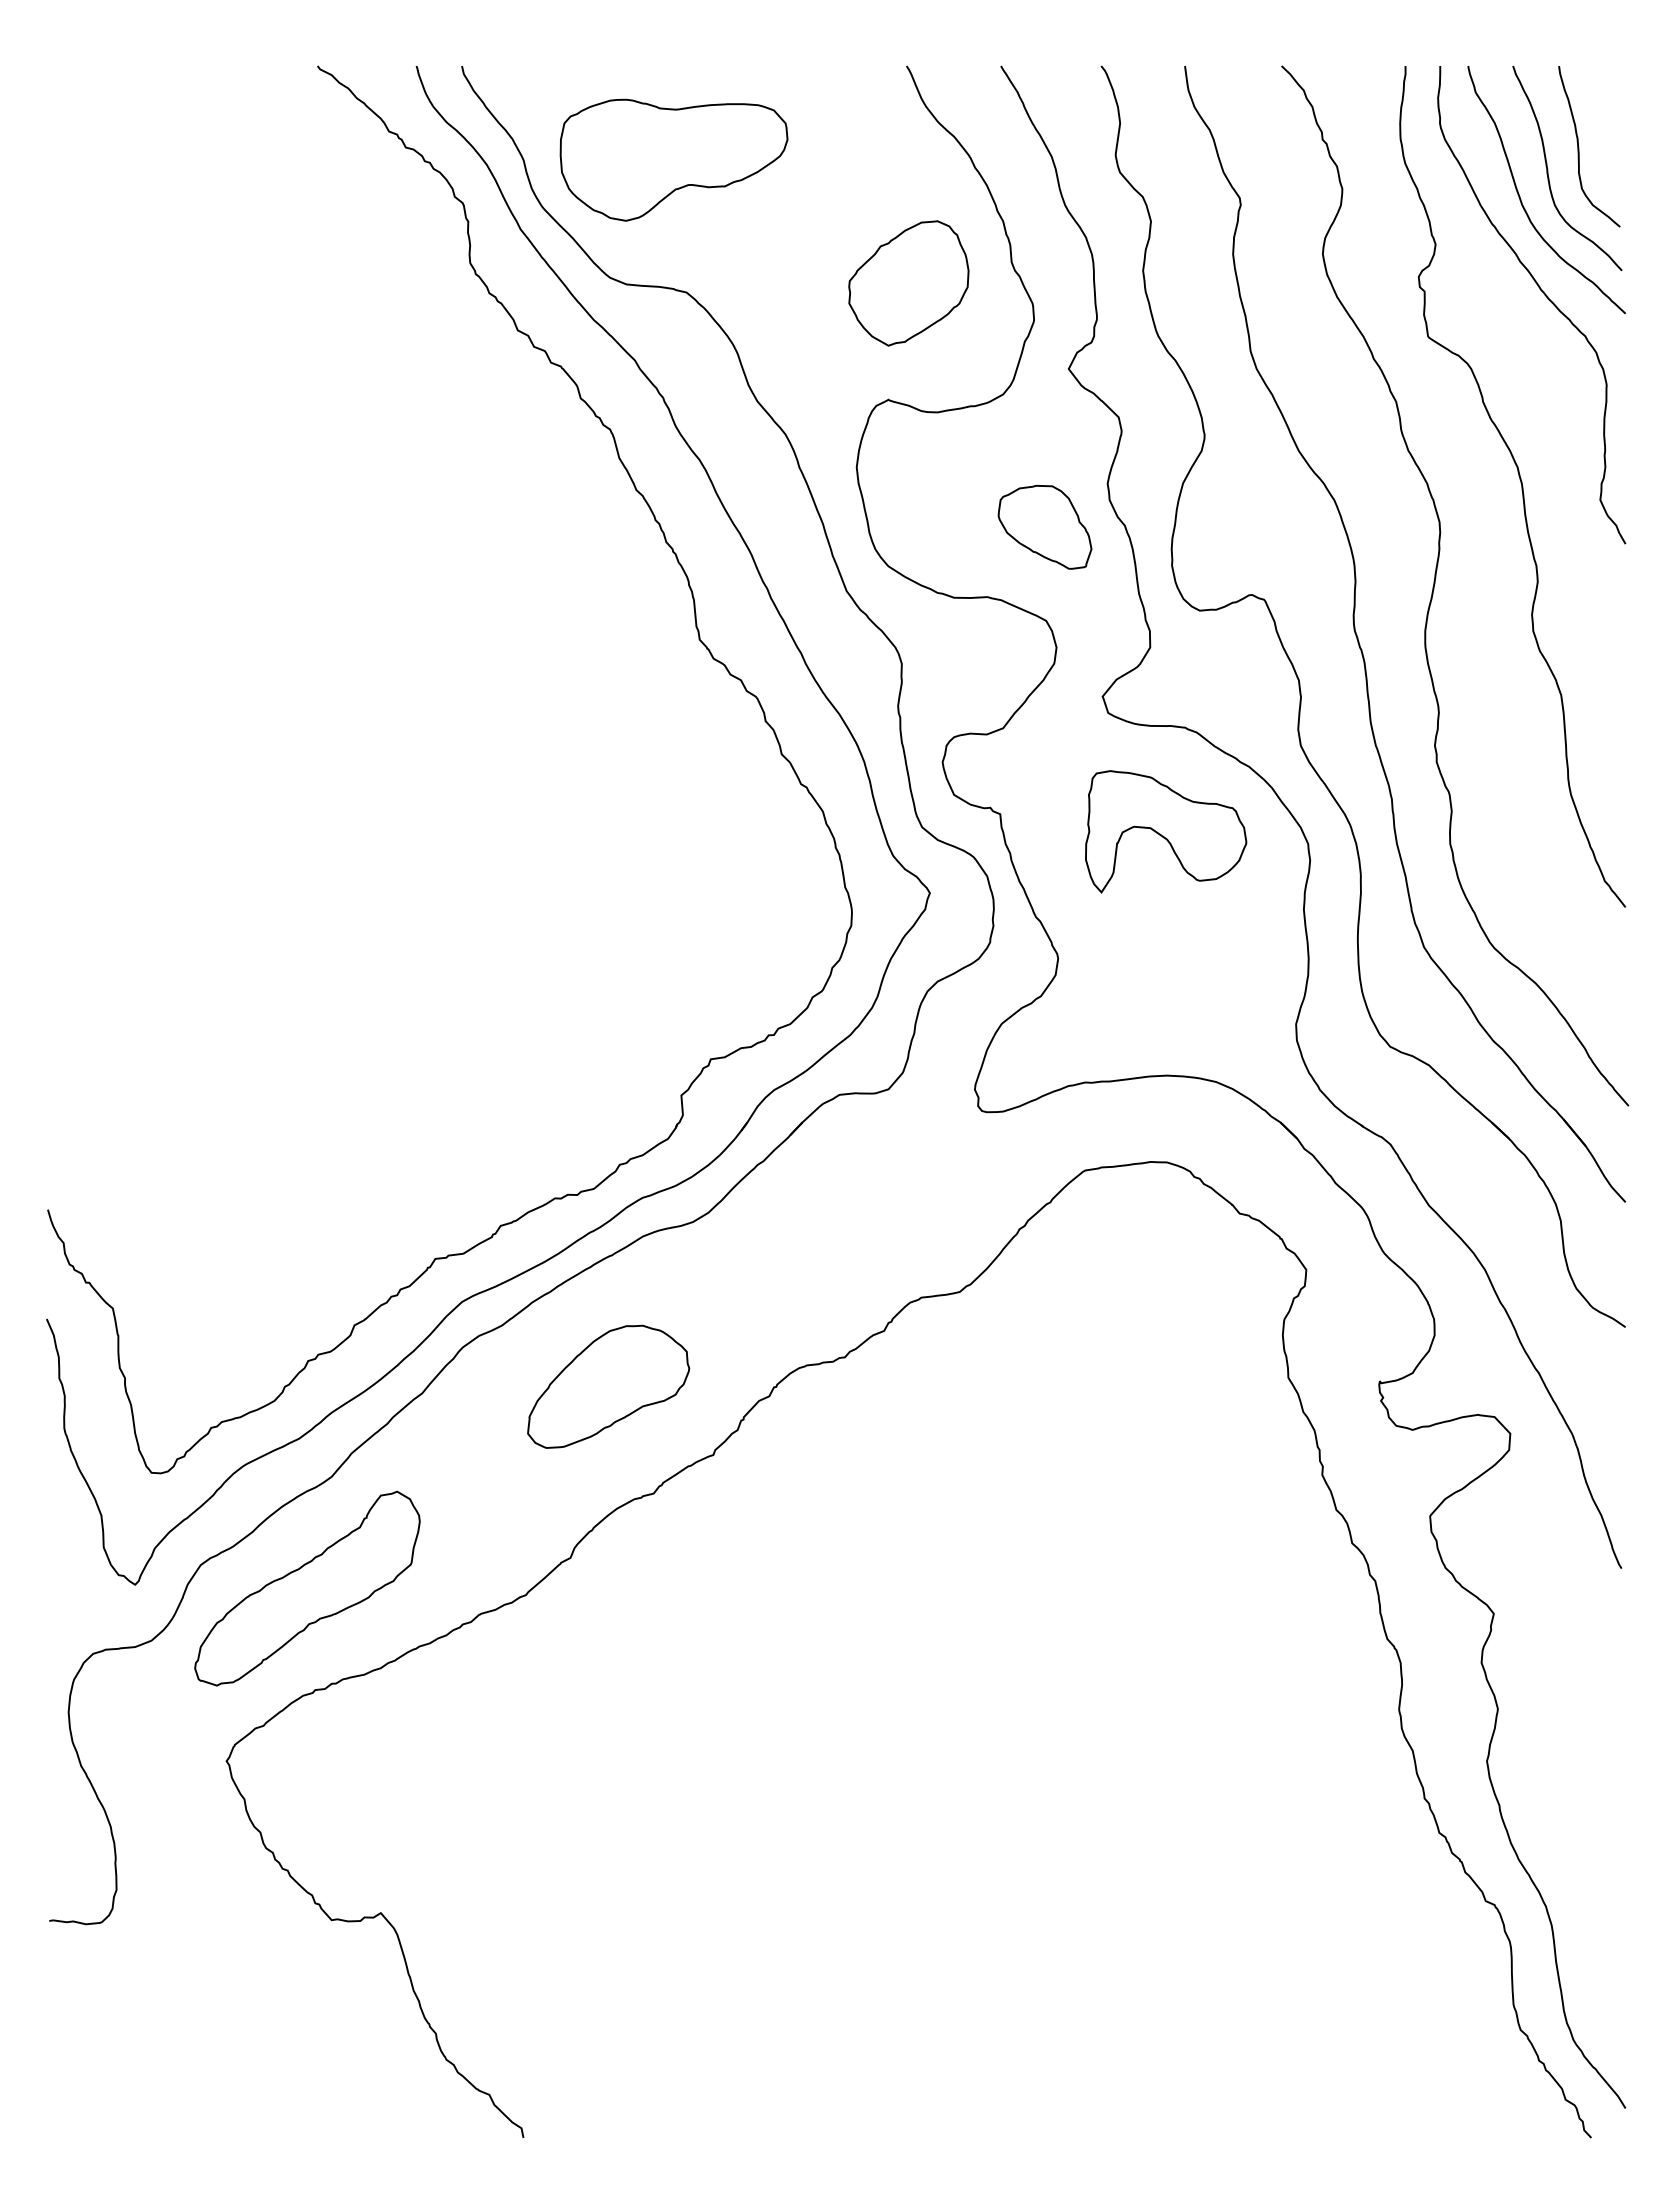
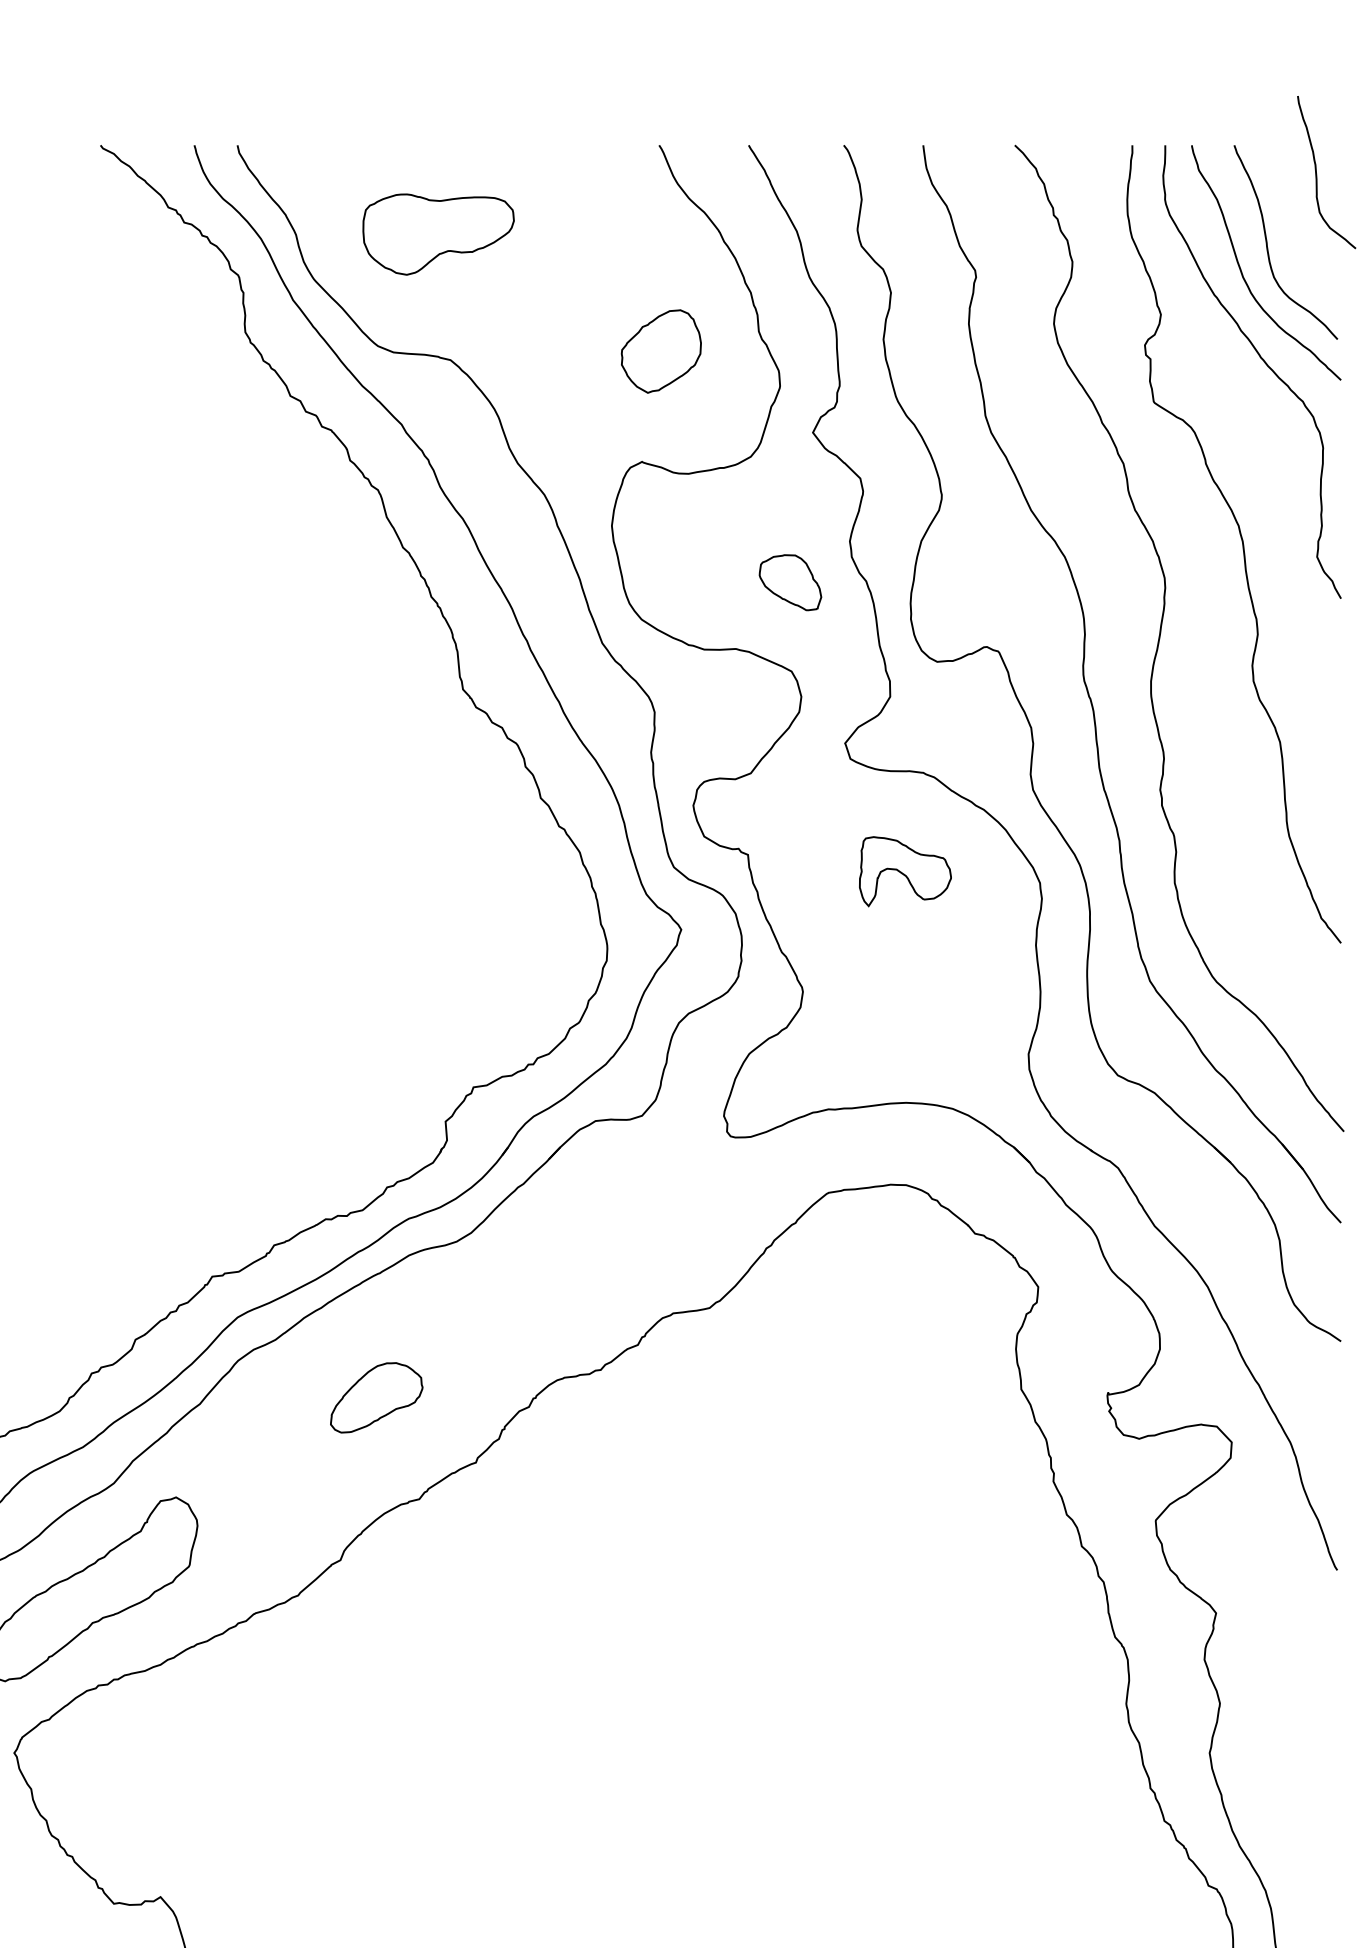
curve: (1579, 146) -> (1317, 172), moved
part: (673, 159) -> (438, 233), size x0.7
part: (908, 283) -> (661, 351), size x0.7
part: (1044, 526) -> (789, 582), size x0.7
part: (1166, 831) -> (905, 871), size x0.6
part: (608, 1386) -> (376, 1397), size x0.6

